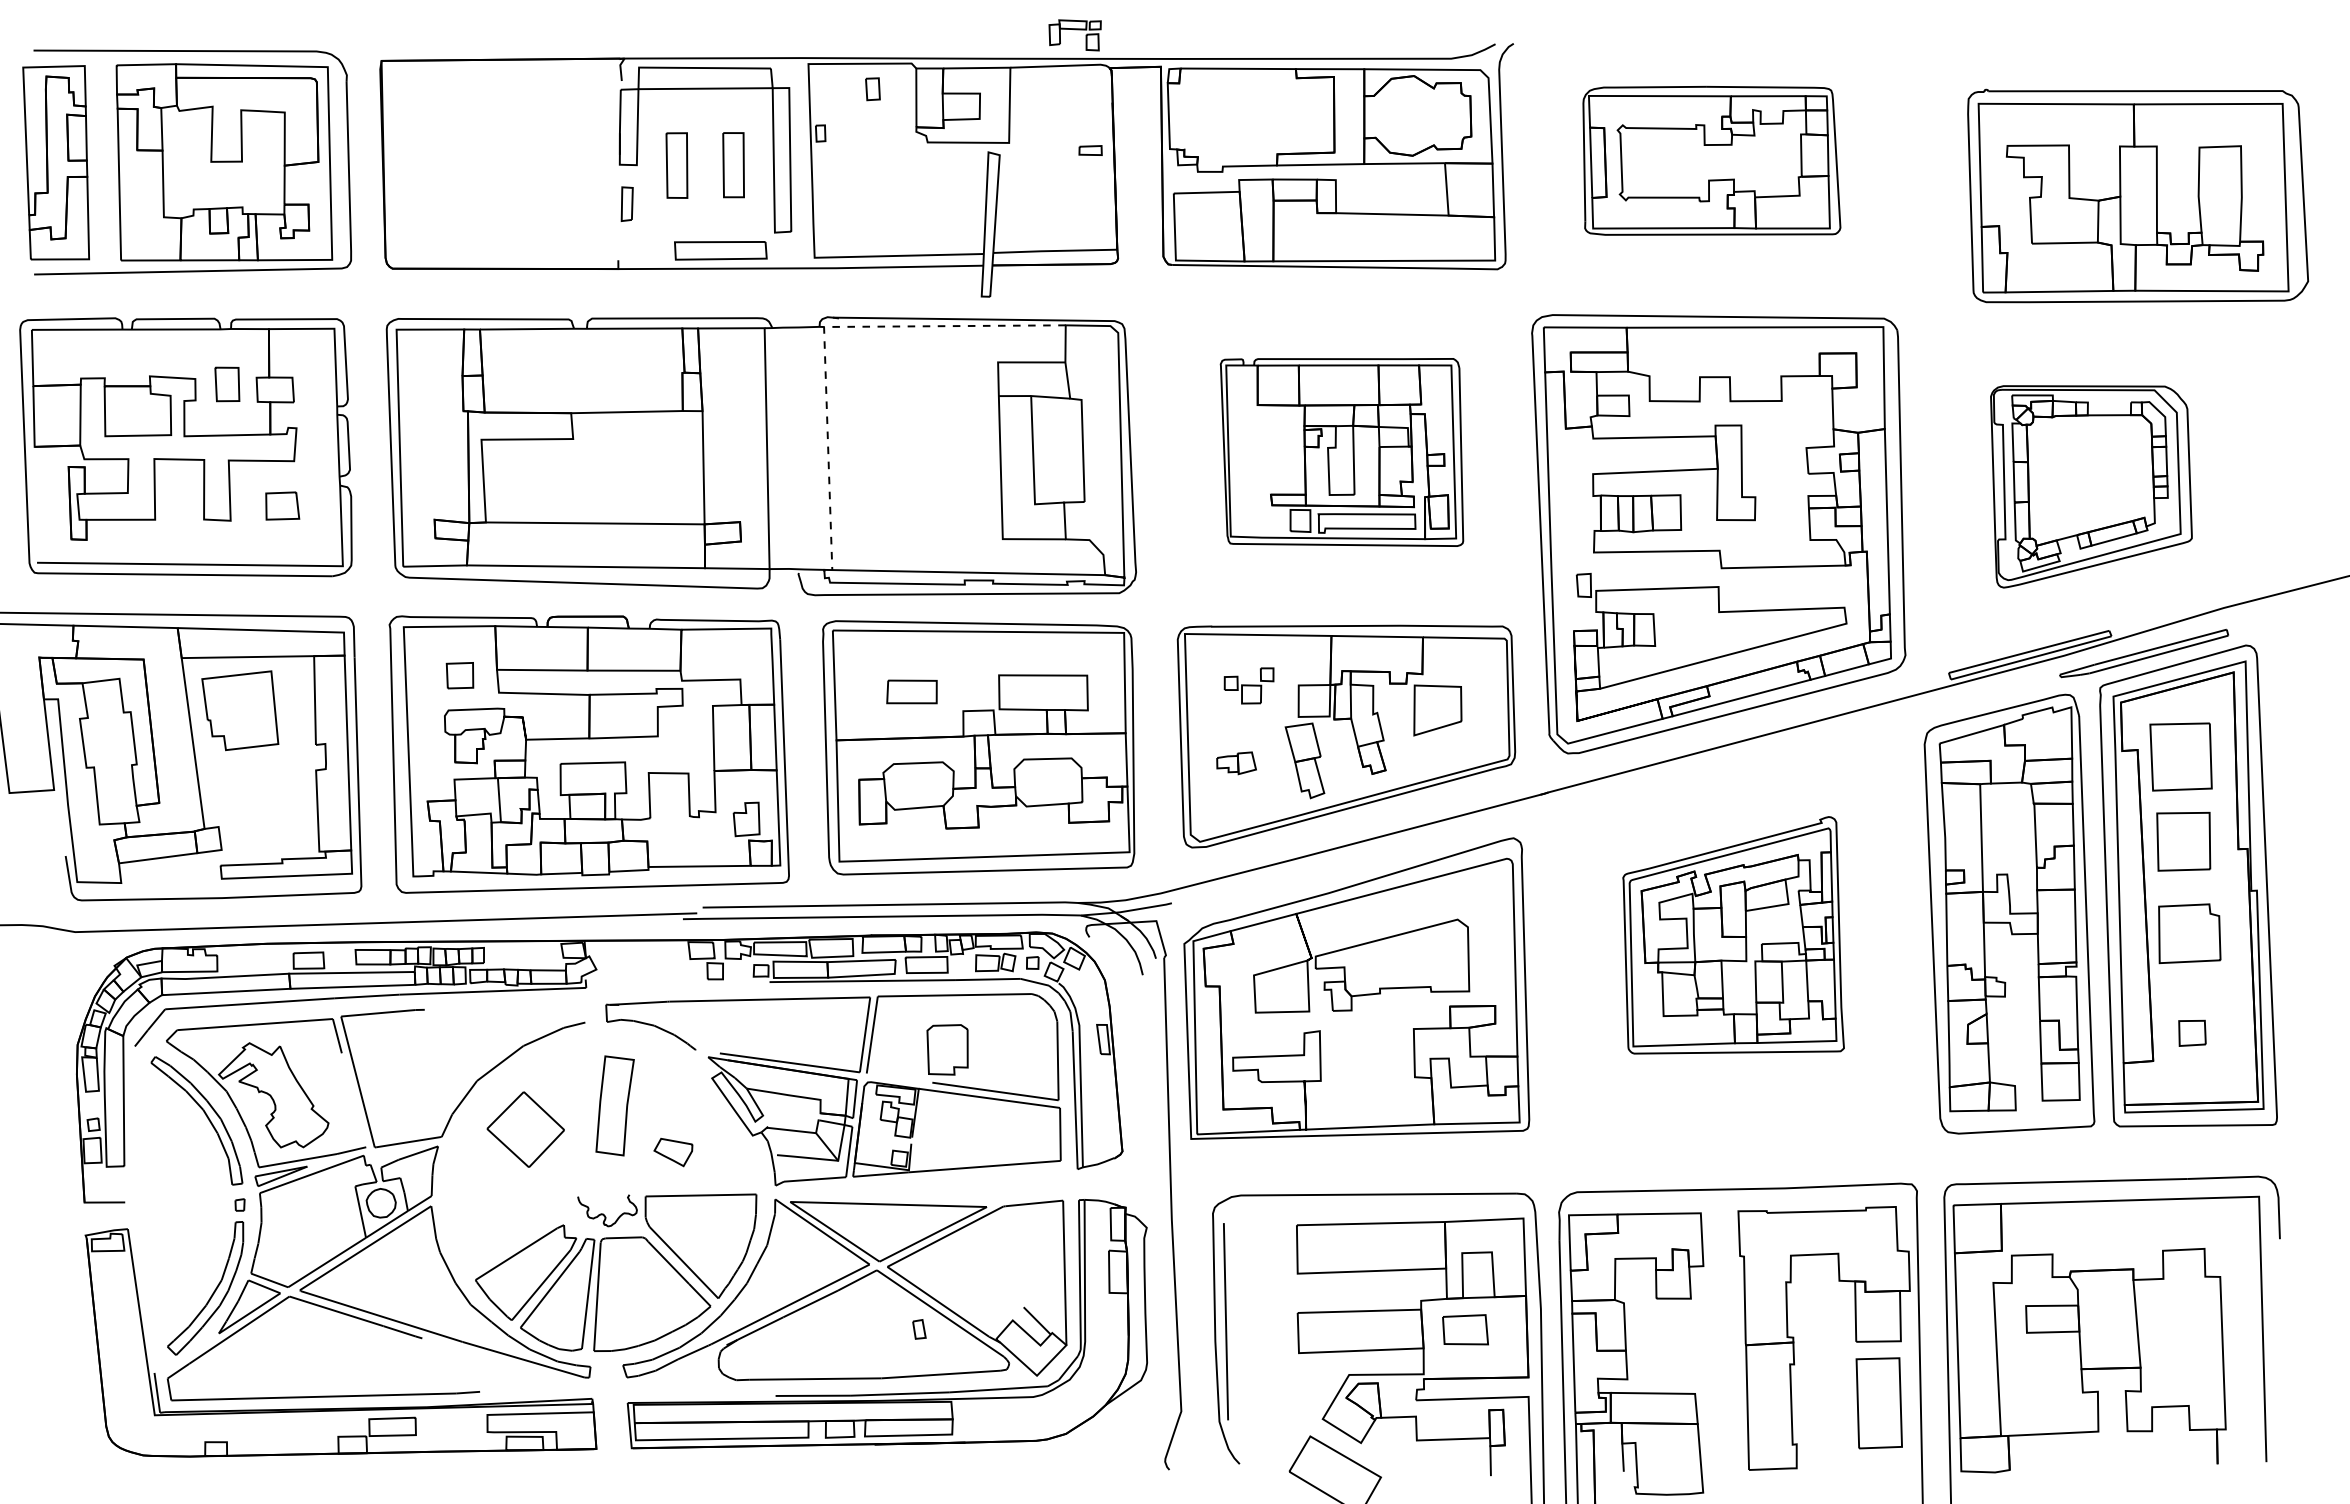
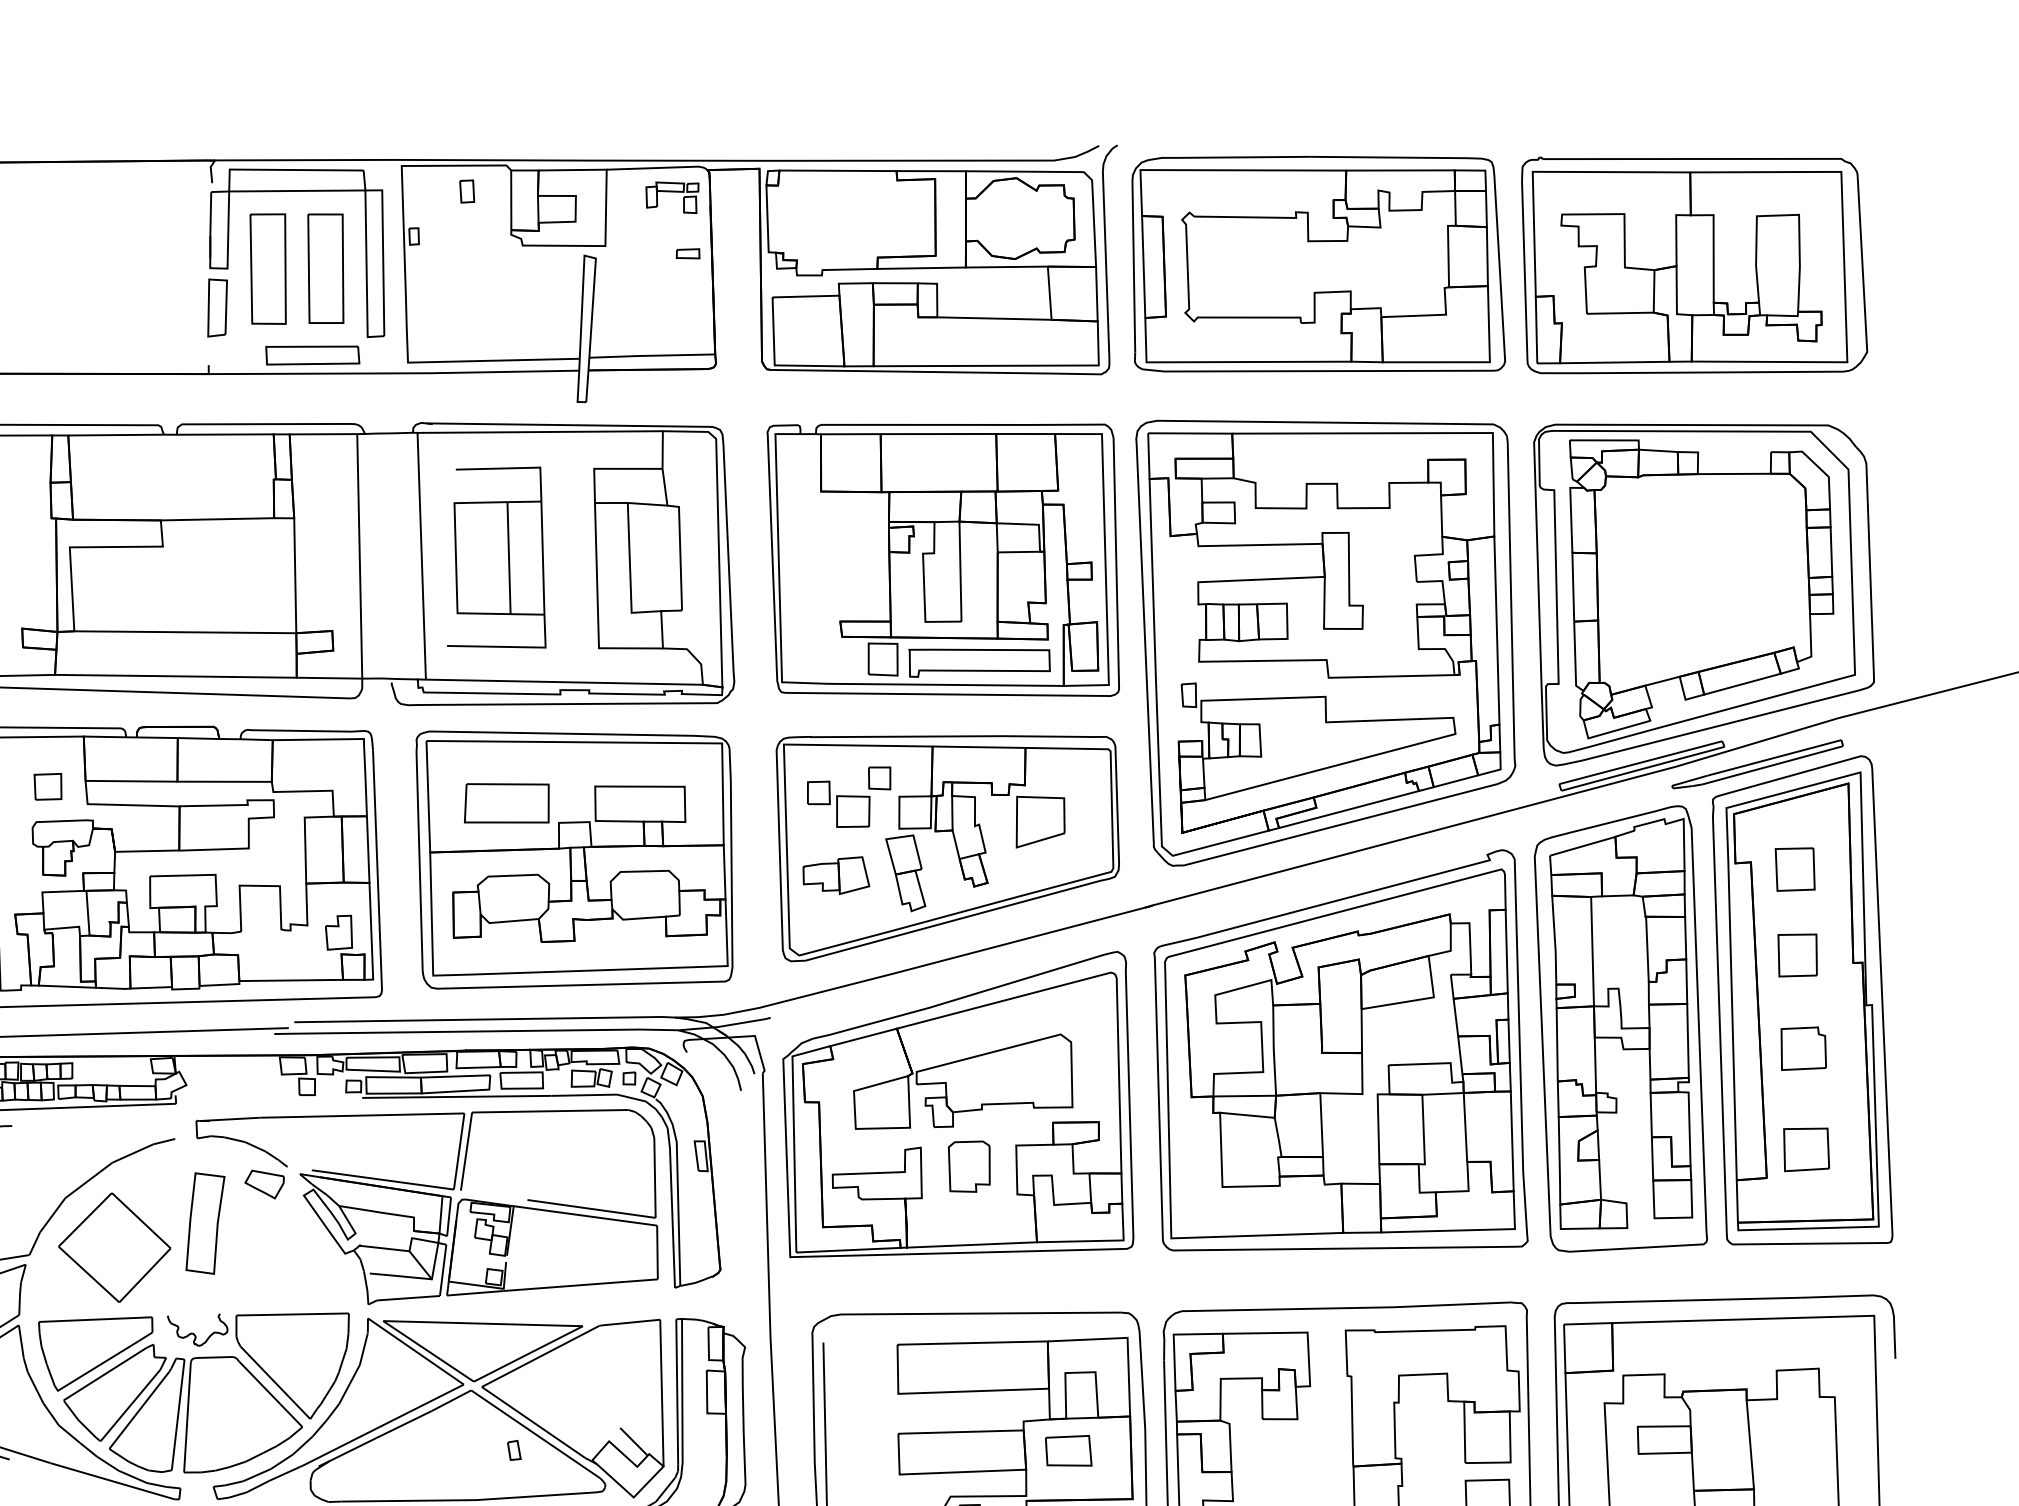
part: (1074, 35) -> (671, 197), moved
part: (1711, 160) -> (1318, 263), size x1.43
part: (733, 164) -> (325, 267), size x1.67
part: (676, 165) -> (267, 268), size x1.67
part: (2138, 195) -> (1694, 264), moved
part: (627, 204) -> (218, 308), size x1.67
line: (824, 328) -> (418, 434), dashed -> solid
part: (902, 449) -> (497, 557), added
part: (1341, 452) -> (942, 560), size x1.43
part: (2091, 486) -> (1704, 594), size x1.67
part: (1248, 685) -> (848, 796), size x1.67
part: (911, 691) -> (506, 802), size x1.67
part: (2181, 757) -> (1795, 869), size x0.62
part: (1236, 763) -> (836, 875), size x1.67
part: (2183, 841) -> (1797, 955), size x0.71
part: (2189, 933) -> (1803, 1048), size x0.71
part: (1733, 935) -> (1340, 1050), size x1.67
part: (2192, 1033) -> (1806, 1150), size x1.67
part: (947, 1049) -> (969, 1166), moved
part: (525, 1129) -> (114, 1247), size x1.43
part: (673, 1152) -> (264, 1184), moved
curve: (511, 1243) -> (100, 1363), added

